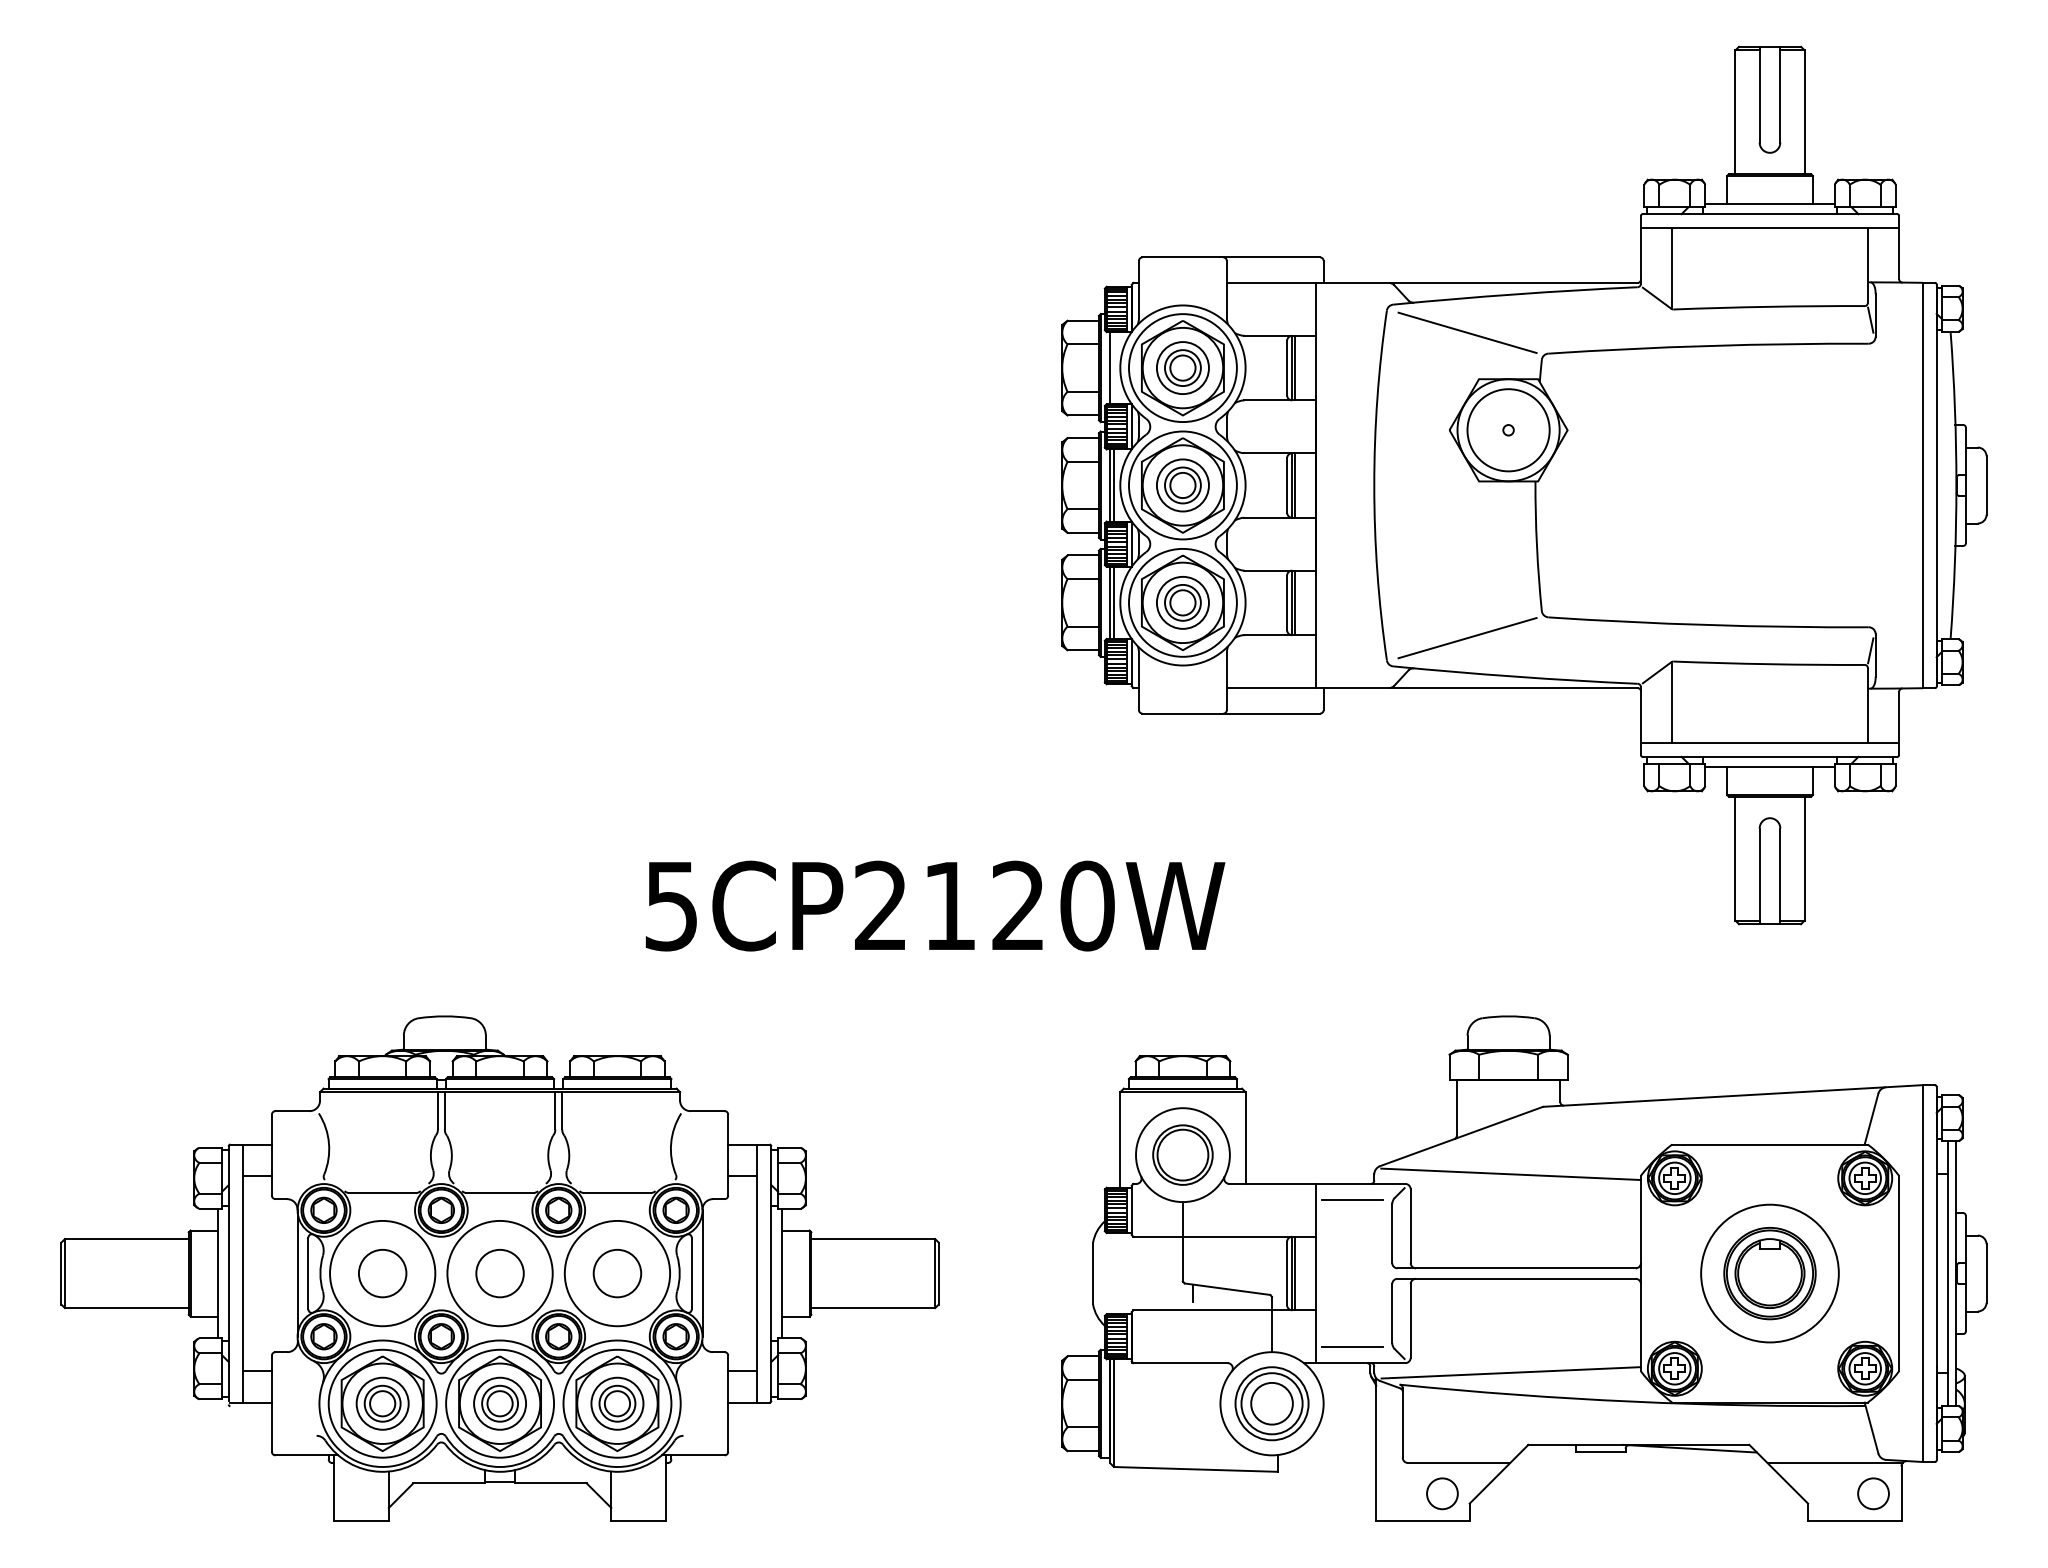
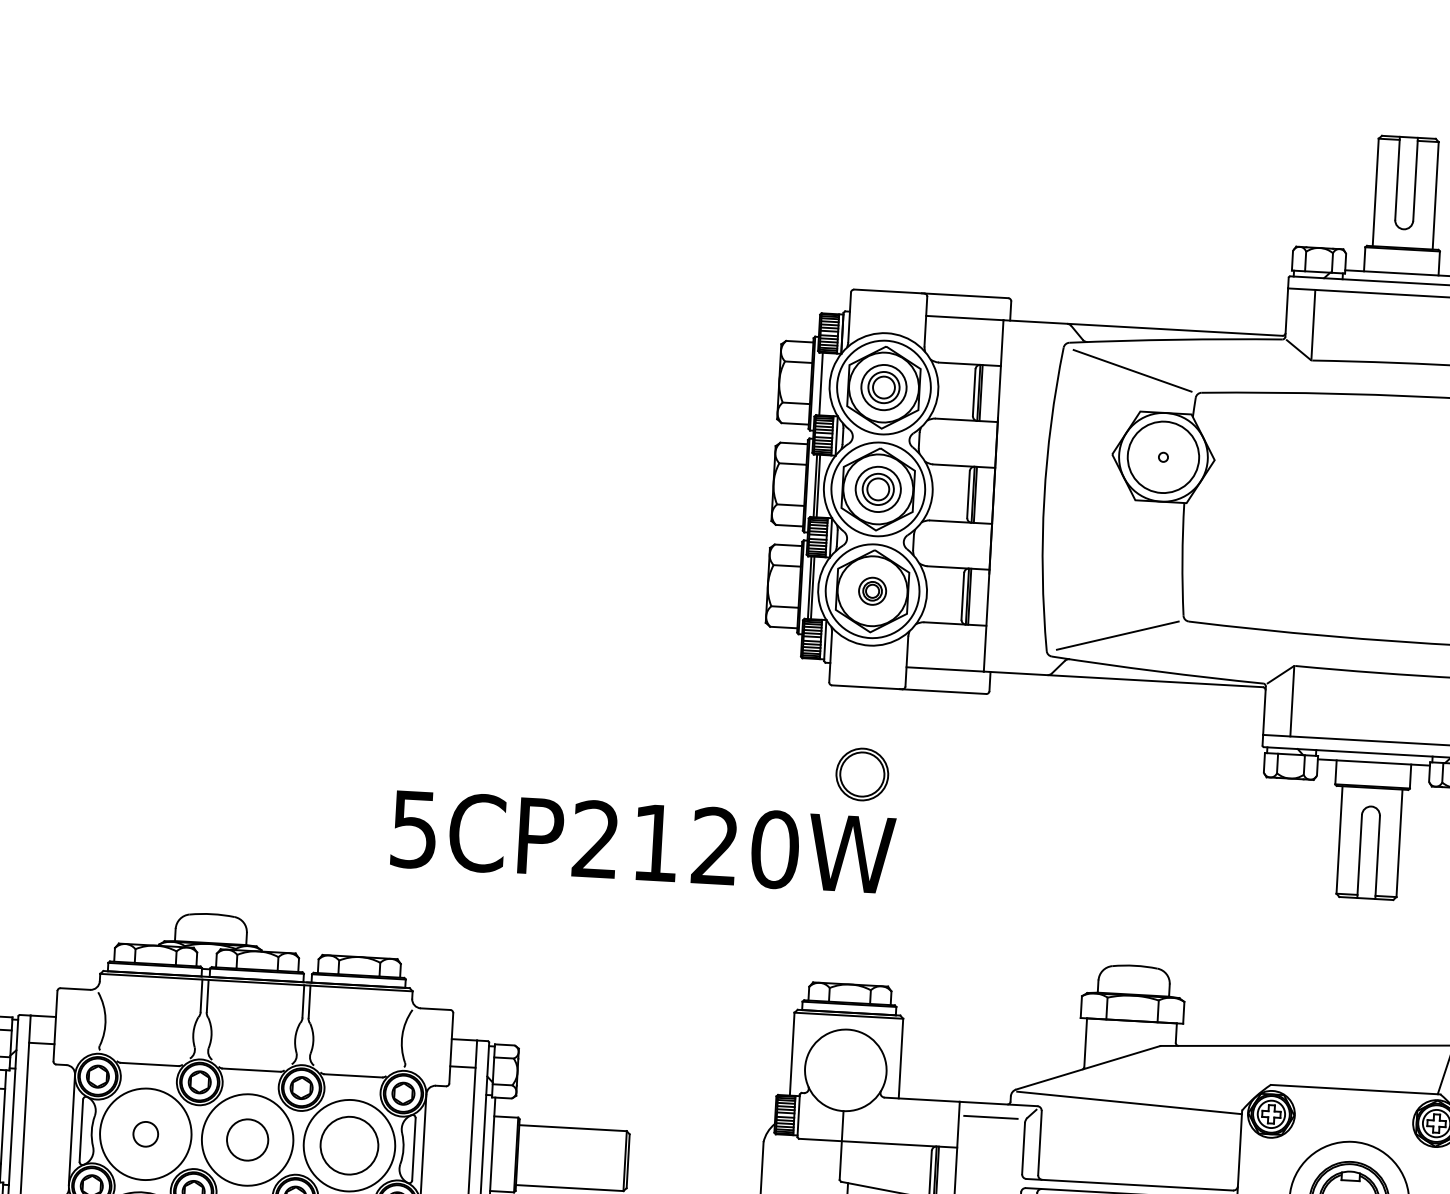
part: (1182, 602) -> (872, 590), size x0.6
part: (1182, 1154) -> (861, 773), moved
circle: (382, 1273) -> (145, 1134), size x0.6
circle: (617, 1273) -> (349, 1145), size x1.4

